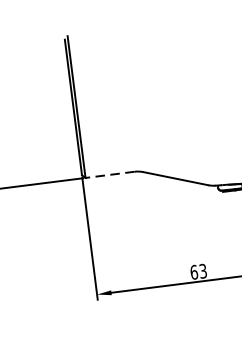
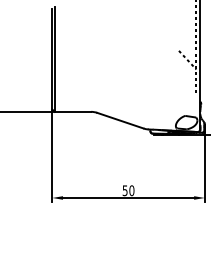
line: (109, 174) -> (72, 111), dashed -> solid
text: (198, 271) -> (128, 190), 63 -> 50

